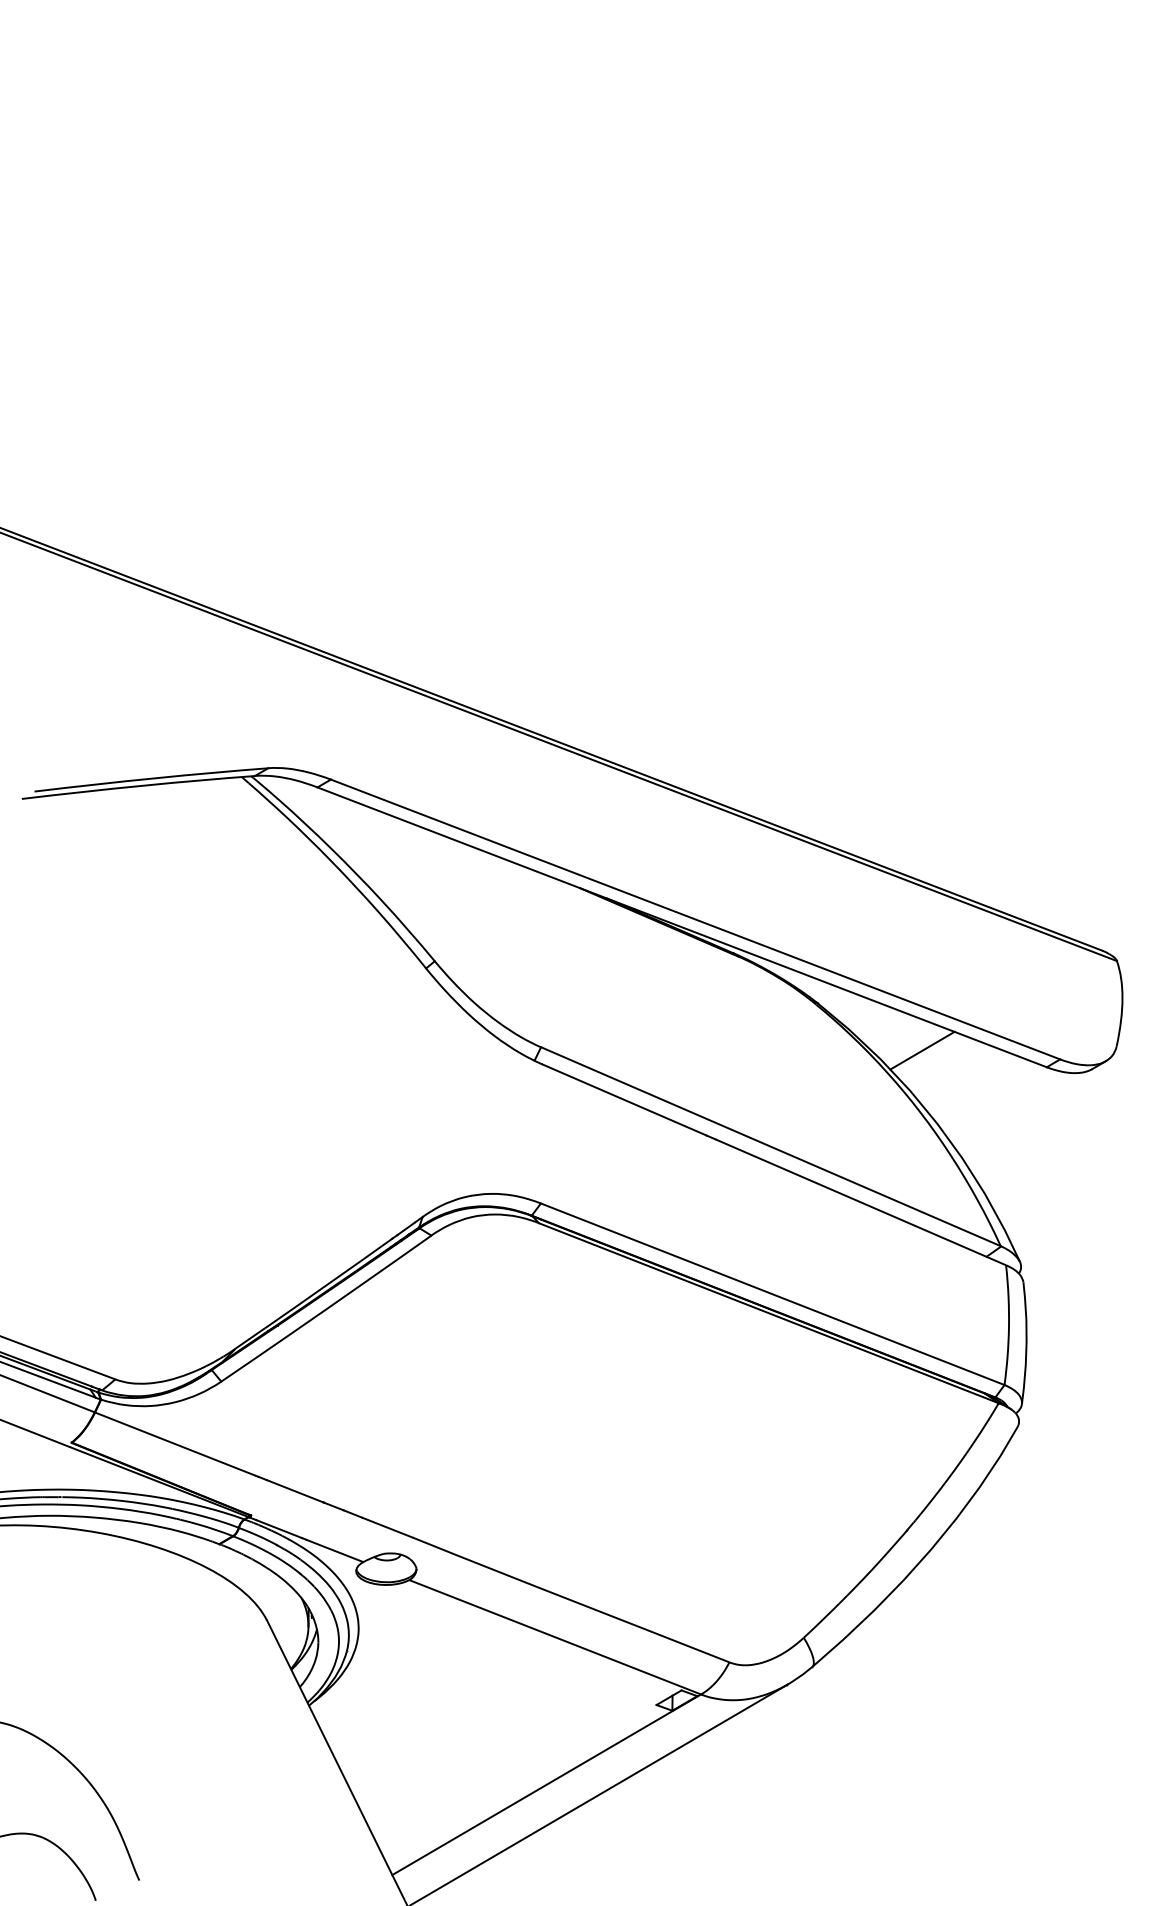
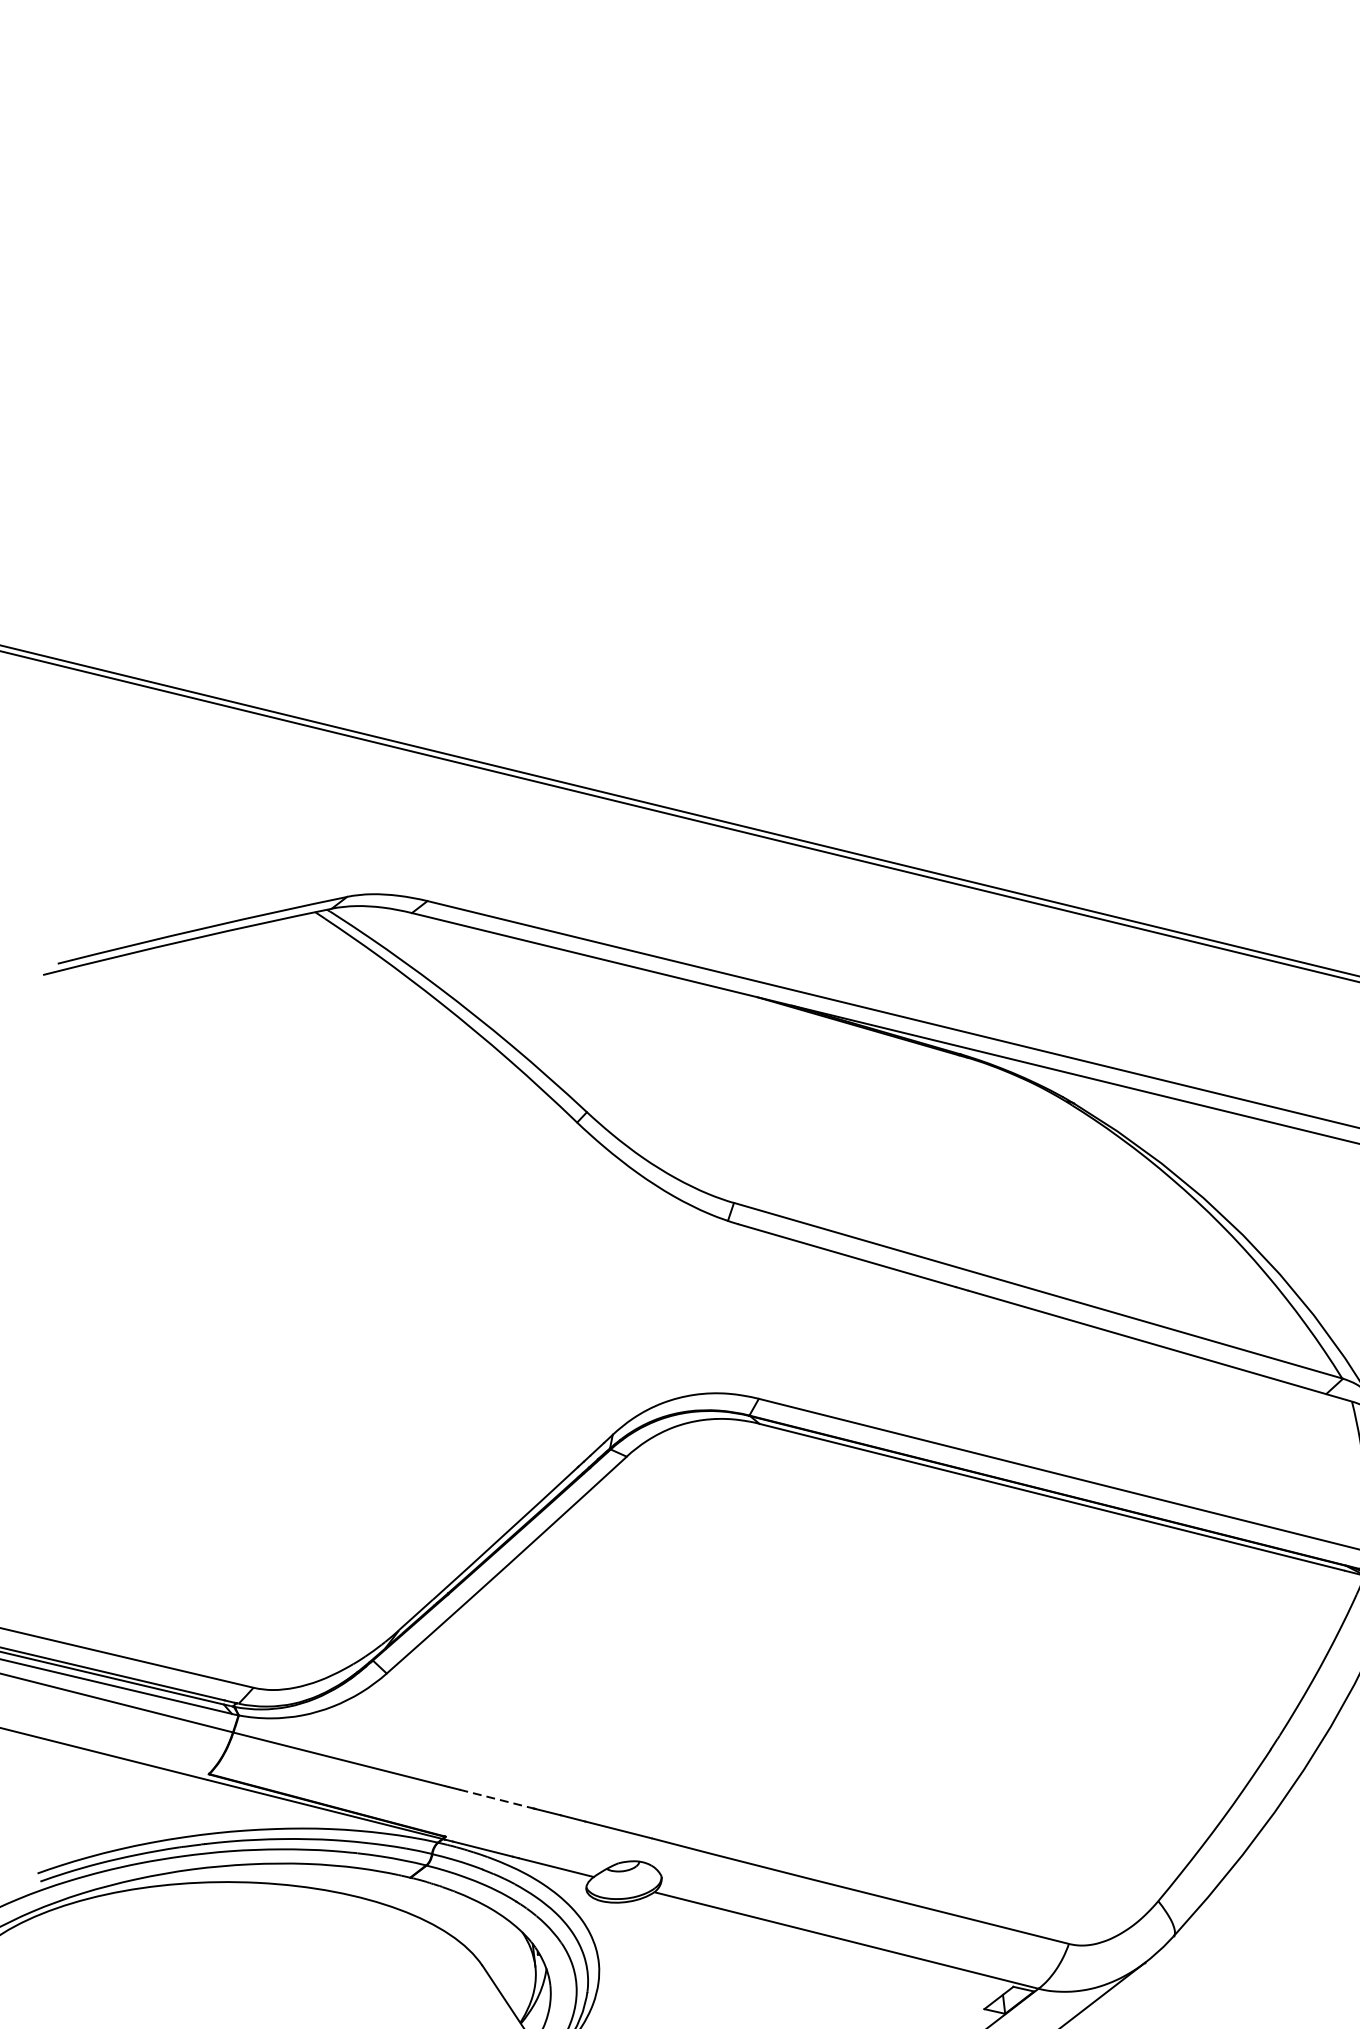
line: (922, 1050) -> (1212, 1145), removed
line: (295, 1491) -> (497, 1799), solid -> dashed

